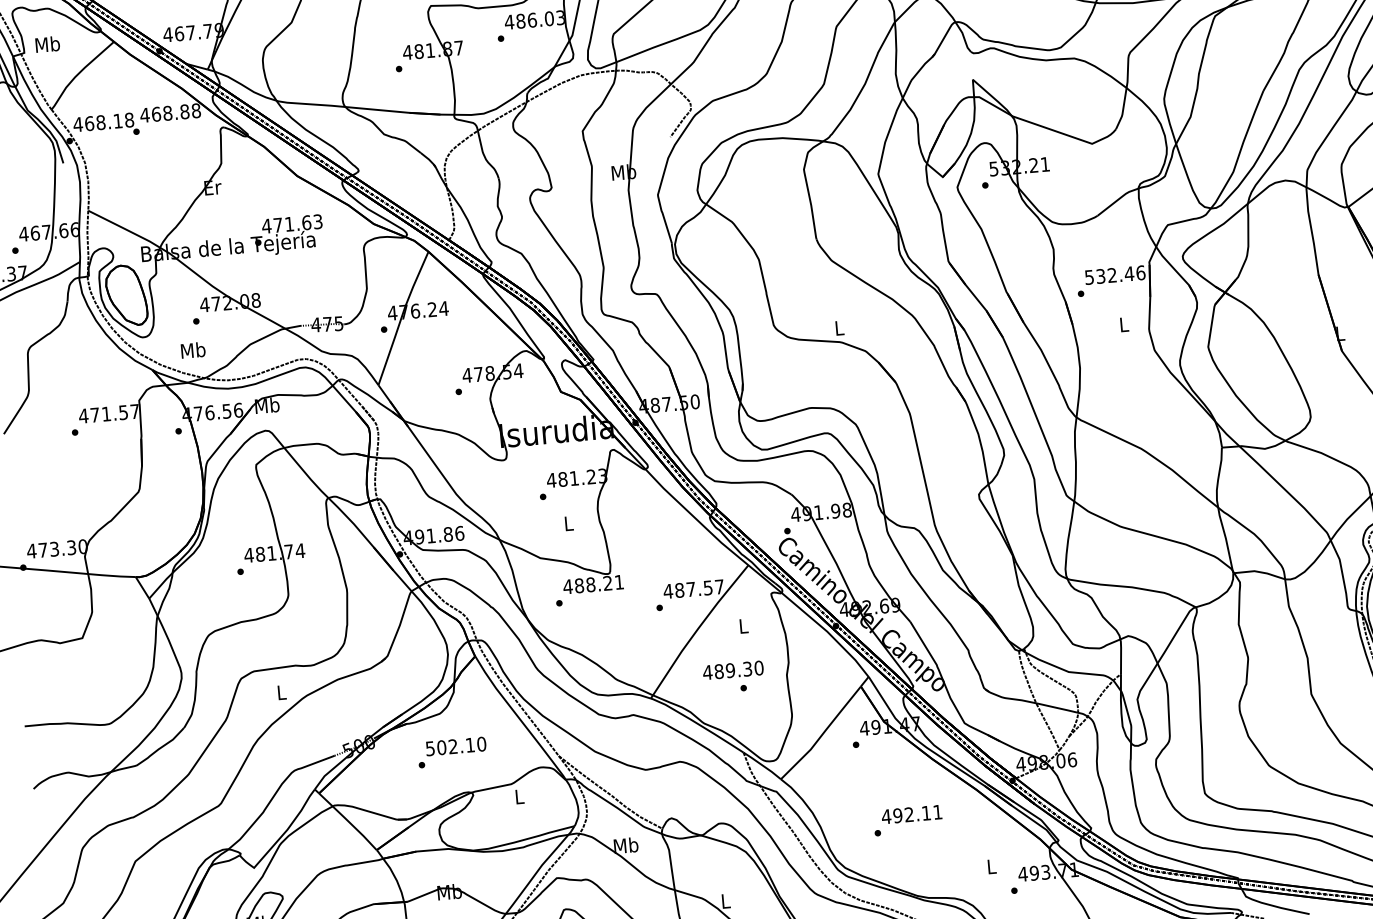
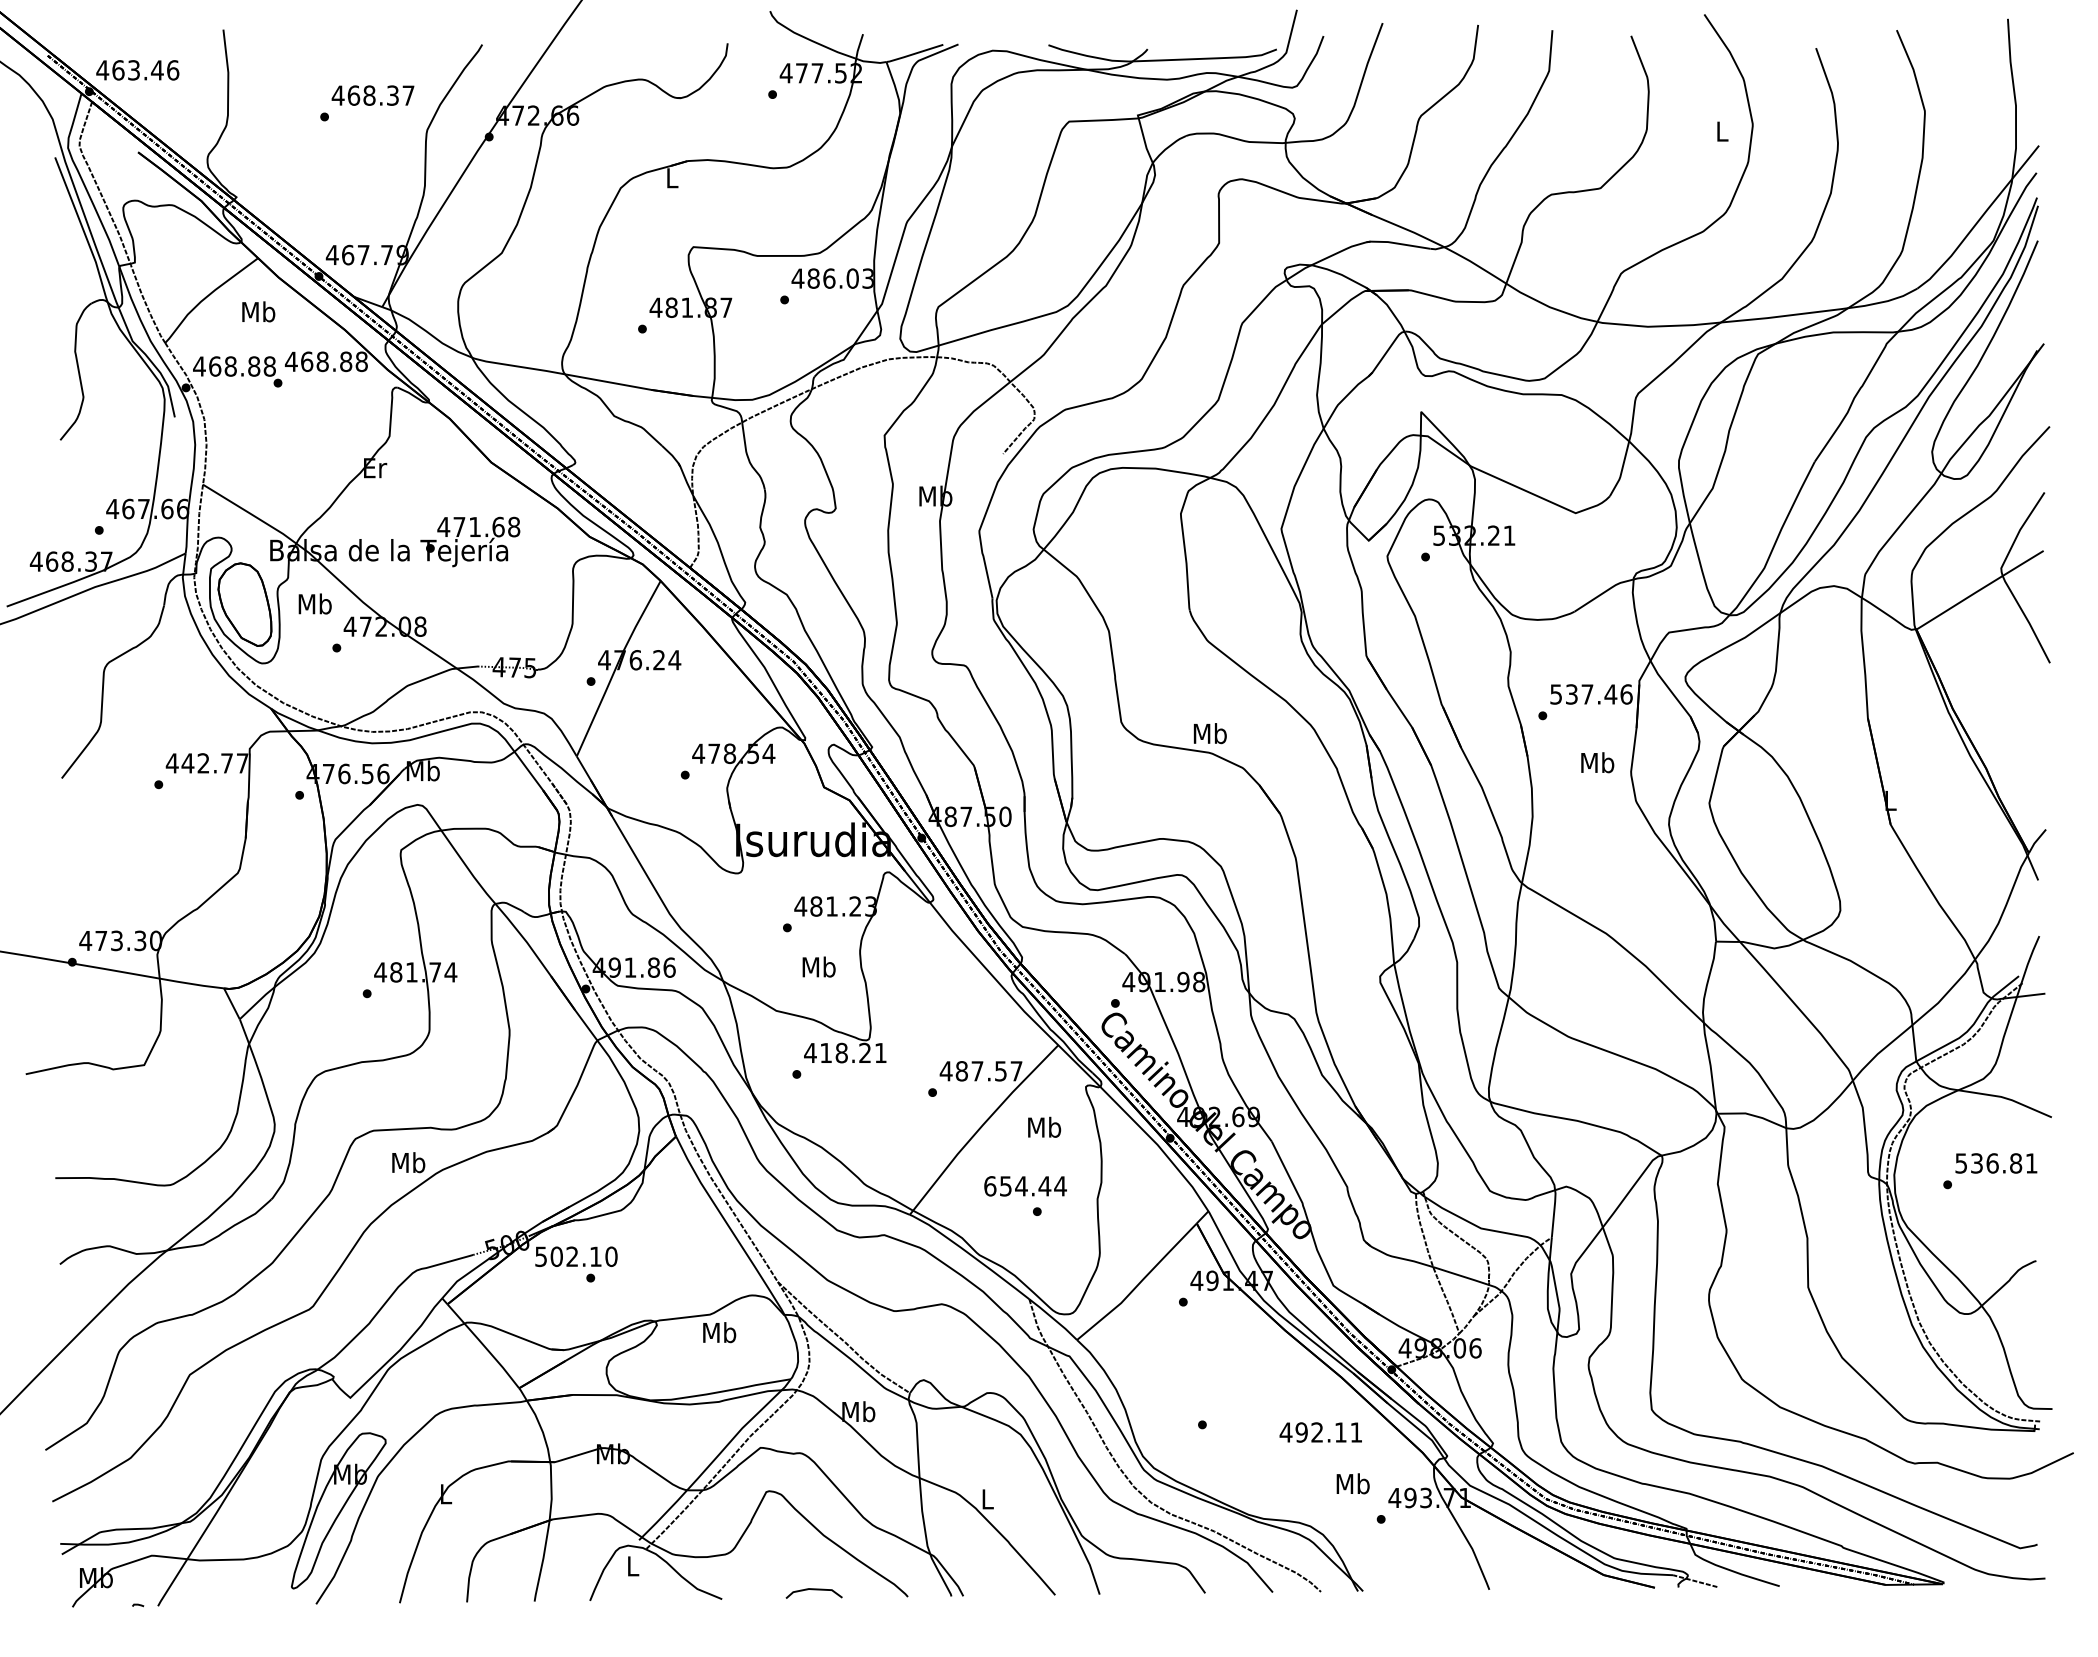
text: (47, 44) -> (258, 311), moved
text: (118, 121) -> (254, 366), 468.18 -> 468.88
text: (318, 221) -> (514, 526), 471.63 -> 471.68
text: (1112, 275) -> (1587, 694), 532.46 -> 537.46
text: (1123, 324) -> (1597, 762), L -> Mb
text: (838, 328) -> (1209, 733), L -> Mb
text: (192, 350) -> (314, 603), moved
text: (108, 414) -> (206, 763), 471.57 -> 442.77
text: (568, 523) -> (818, 966), L -> Mb
text: (579, 585) -> (826, 1052), 488.21 -> 418.21
text: (743, 625) -> (1044, 1126), L -> Mb
text: (732, 670) -> (1024, 1186), 489.30 -> 654.44
text: (281, 692) -> (408, 1162), L -> Mb
text: (456, 746) -> (576, 1256), moved
text: (519, 796) -> (719, 1332), L -> Mb
text: (911, 814) -> (1320, 1432), moved
text: (991, 866) -> (1352, 1483), L -> Mb

